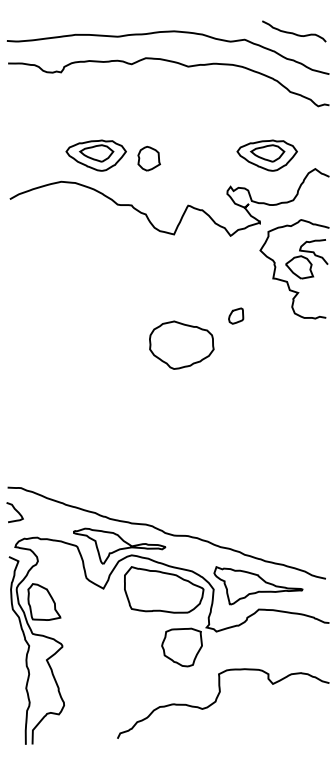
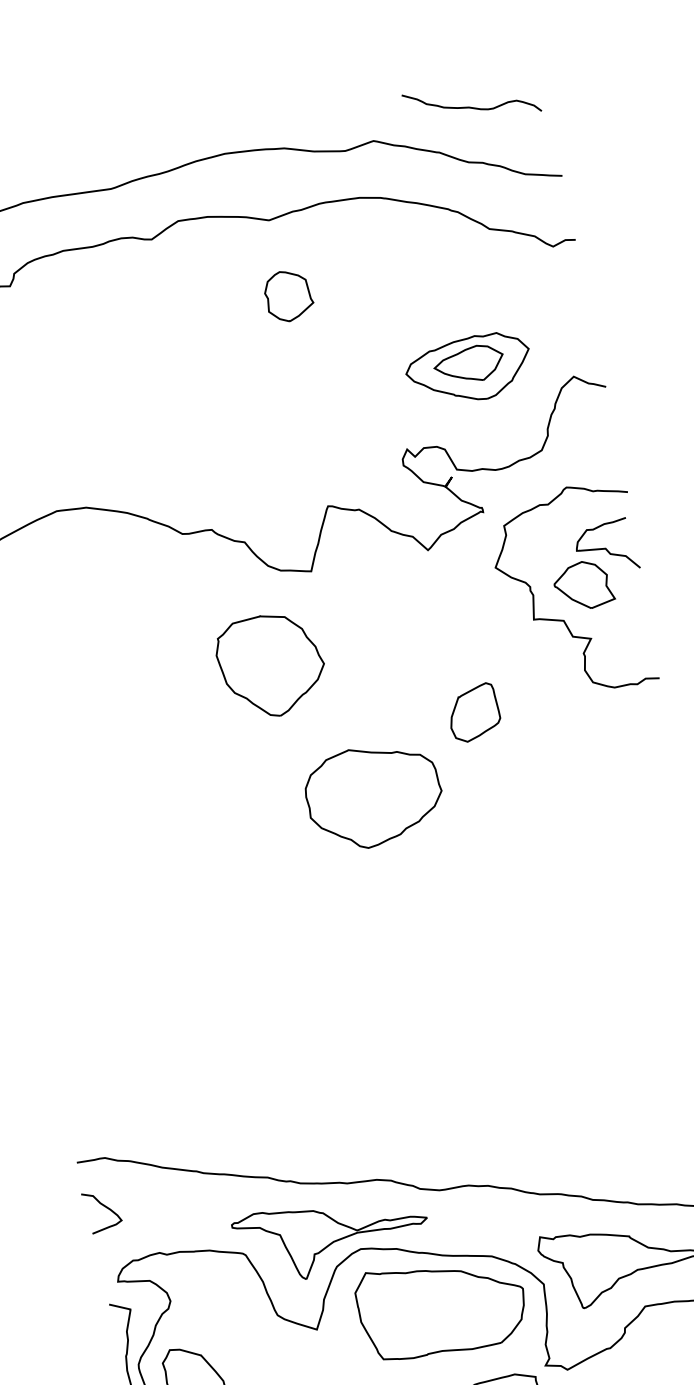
part: (95, 155) -> (116, 442), removed
part: (148, 158) -> (287, 295), moved
part: (145, 274) -> (269, 665), added
part: (235, 315) -> (471, 711), size x1.67

